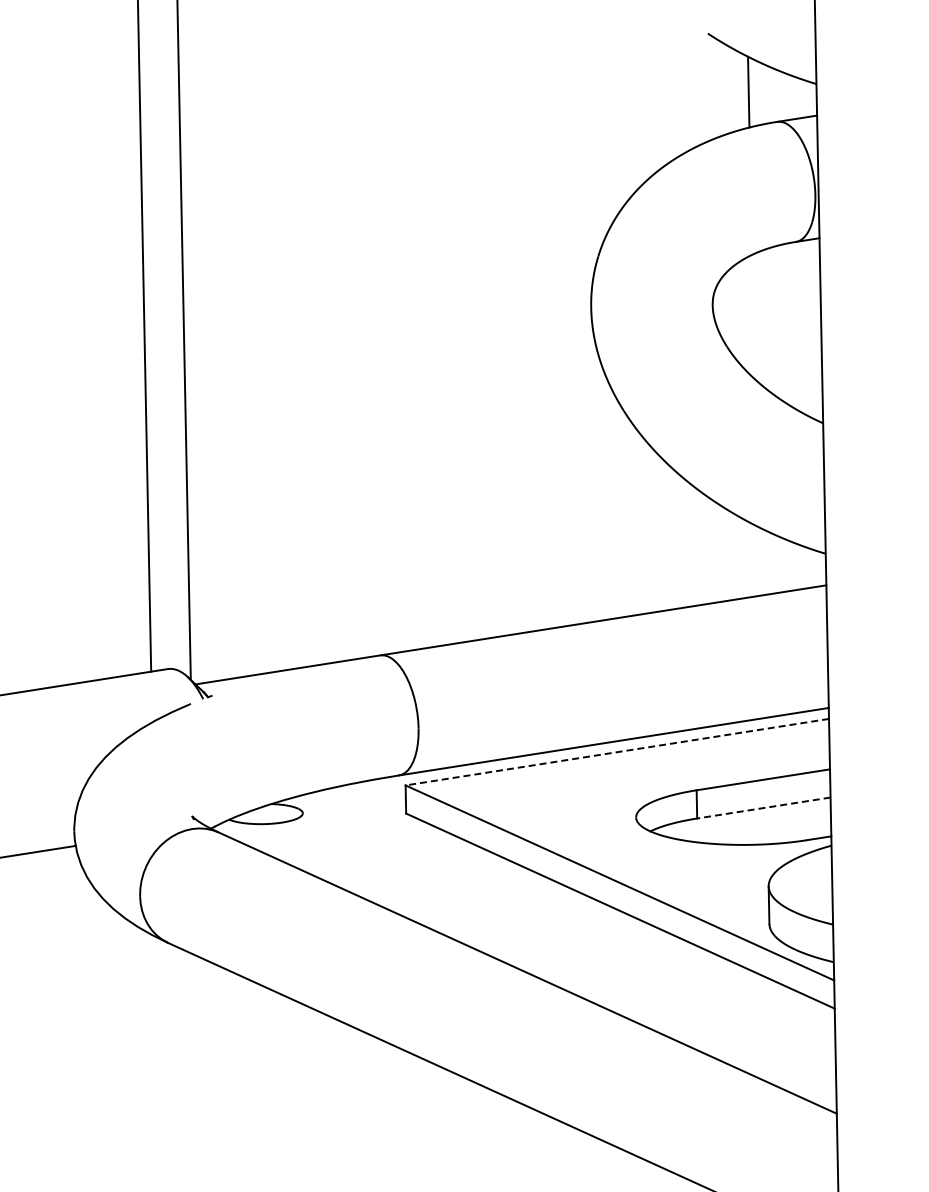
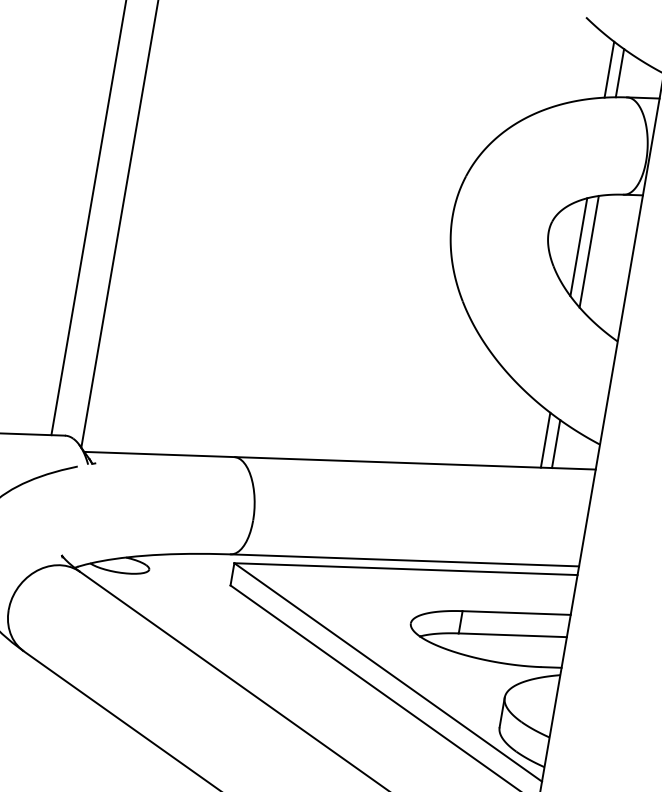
line: (762, 93) -> (620, 72), added
line: (752, 316) -> (578, 246), added
line: (766, 319) -> (588, 251), added
line: (757, 560) -> (545, 439), added
line: (771, 563) -> (555, 444), added
line: (616, 752) -> (405, 569), dashed -> solid
line: (763, 808) -> (512, 635), dashed -> solid

